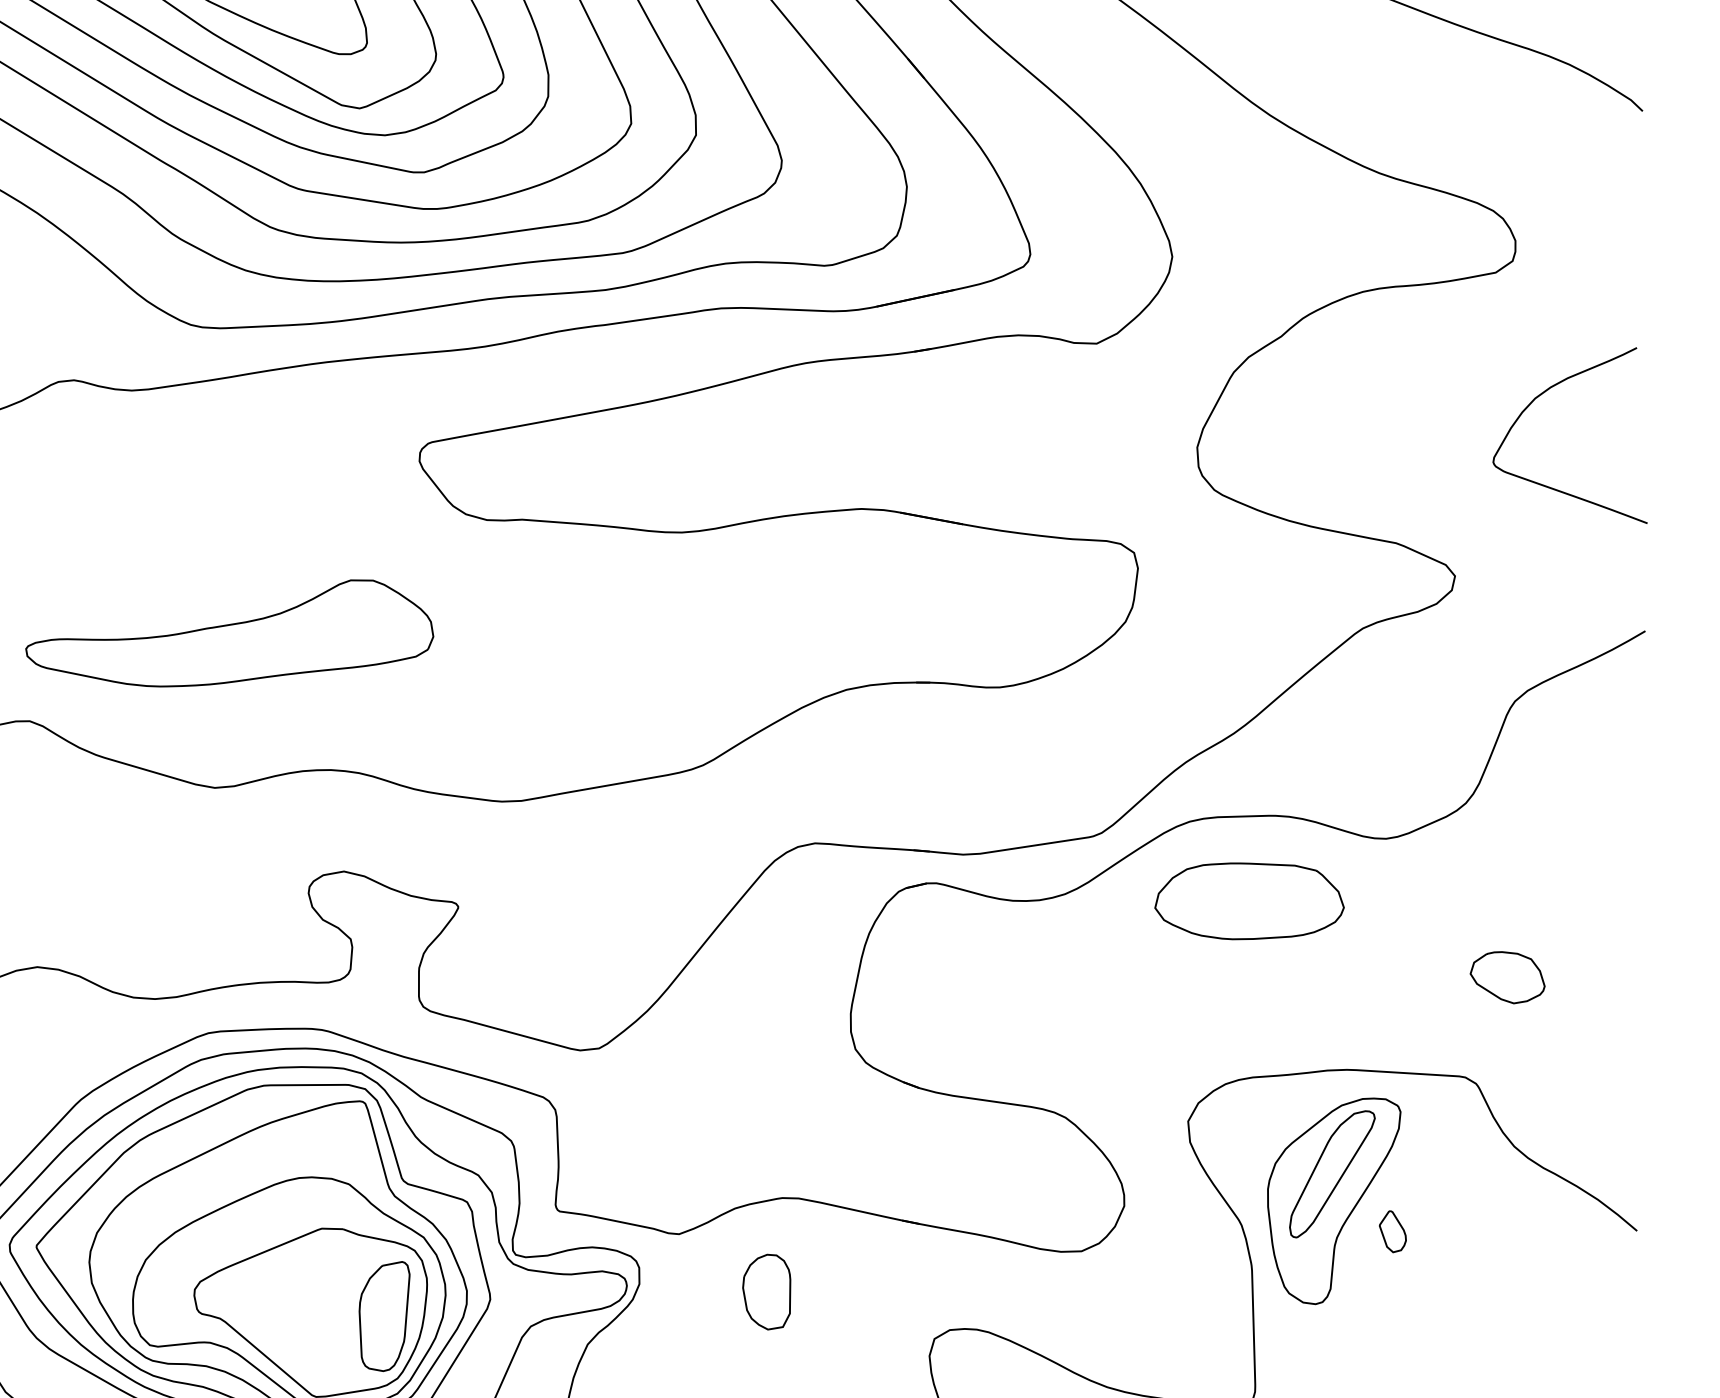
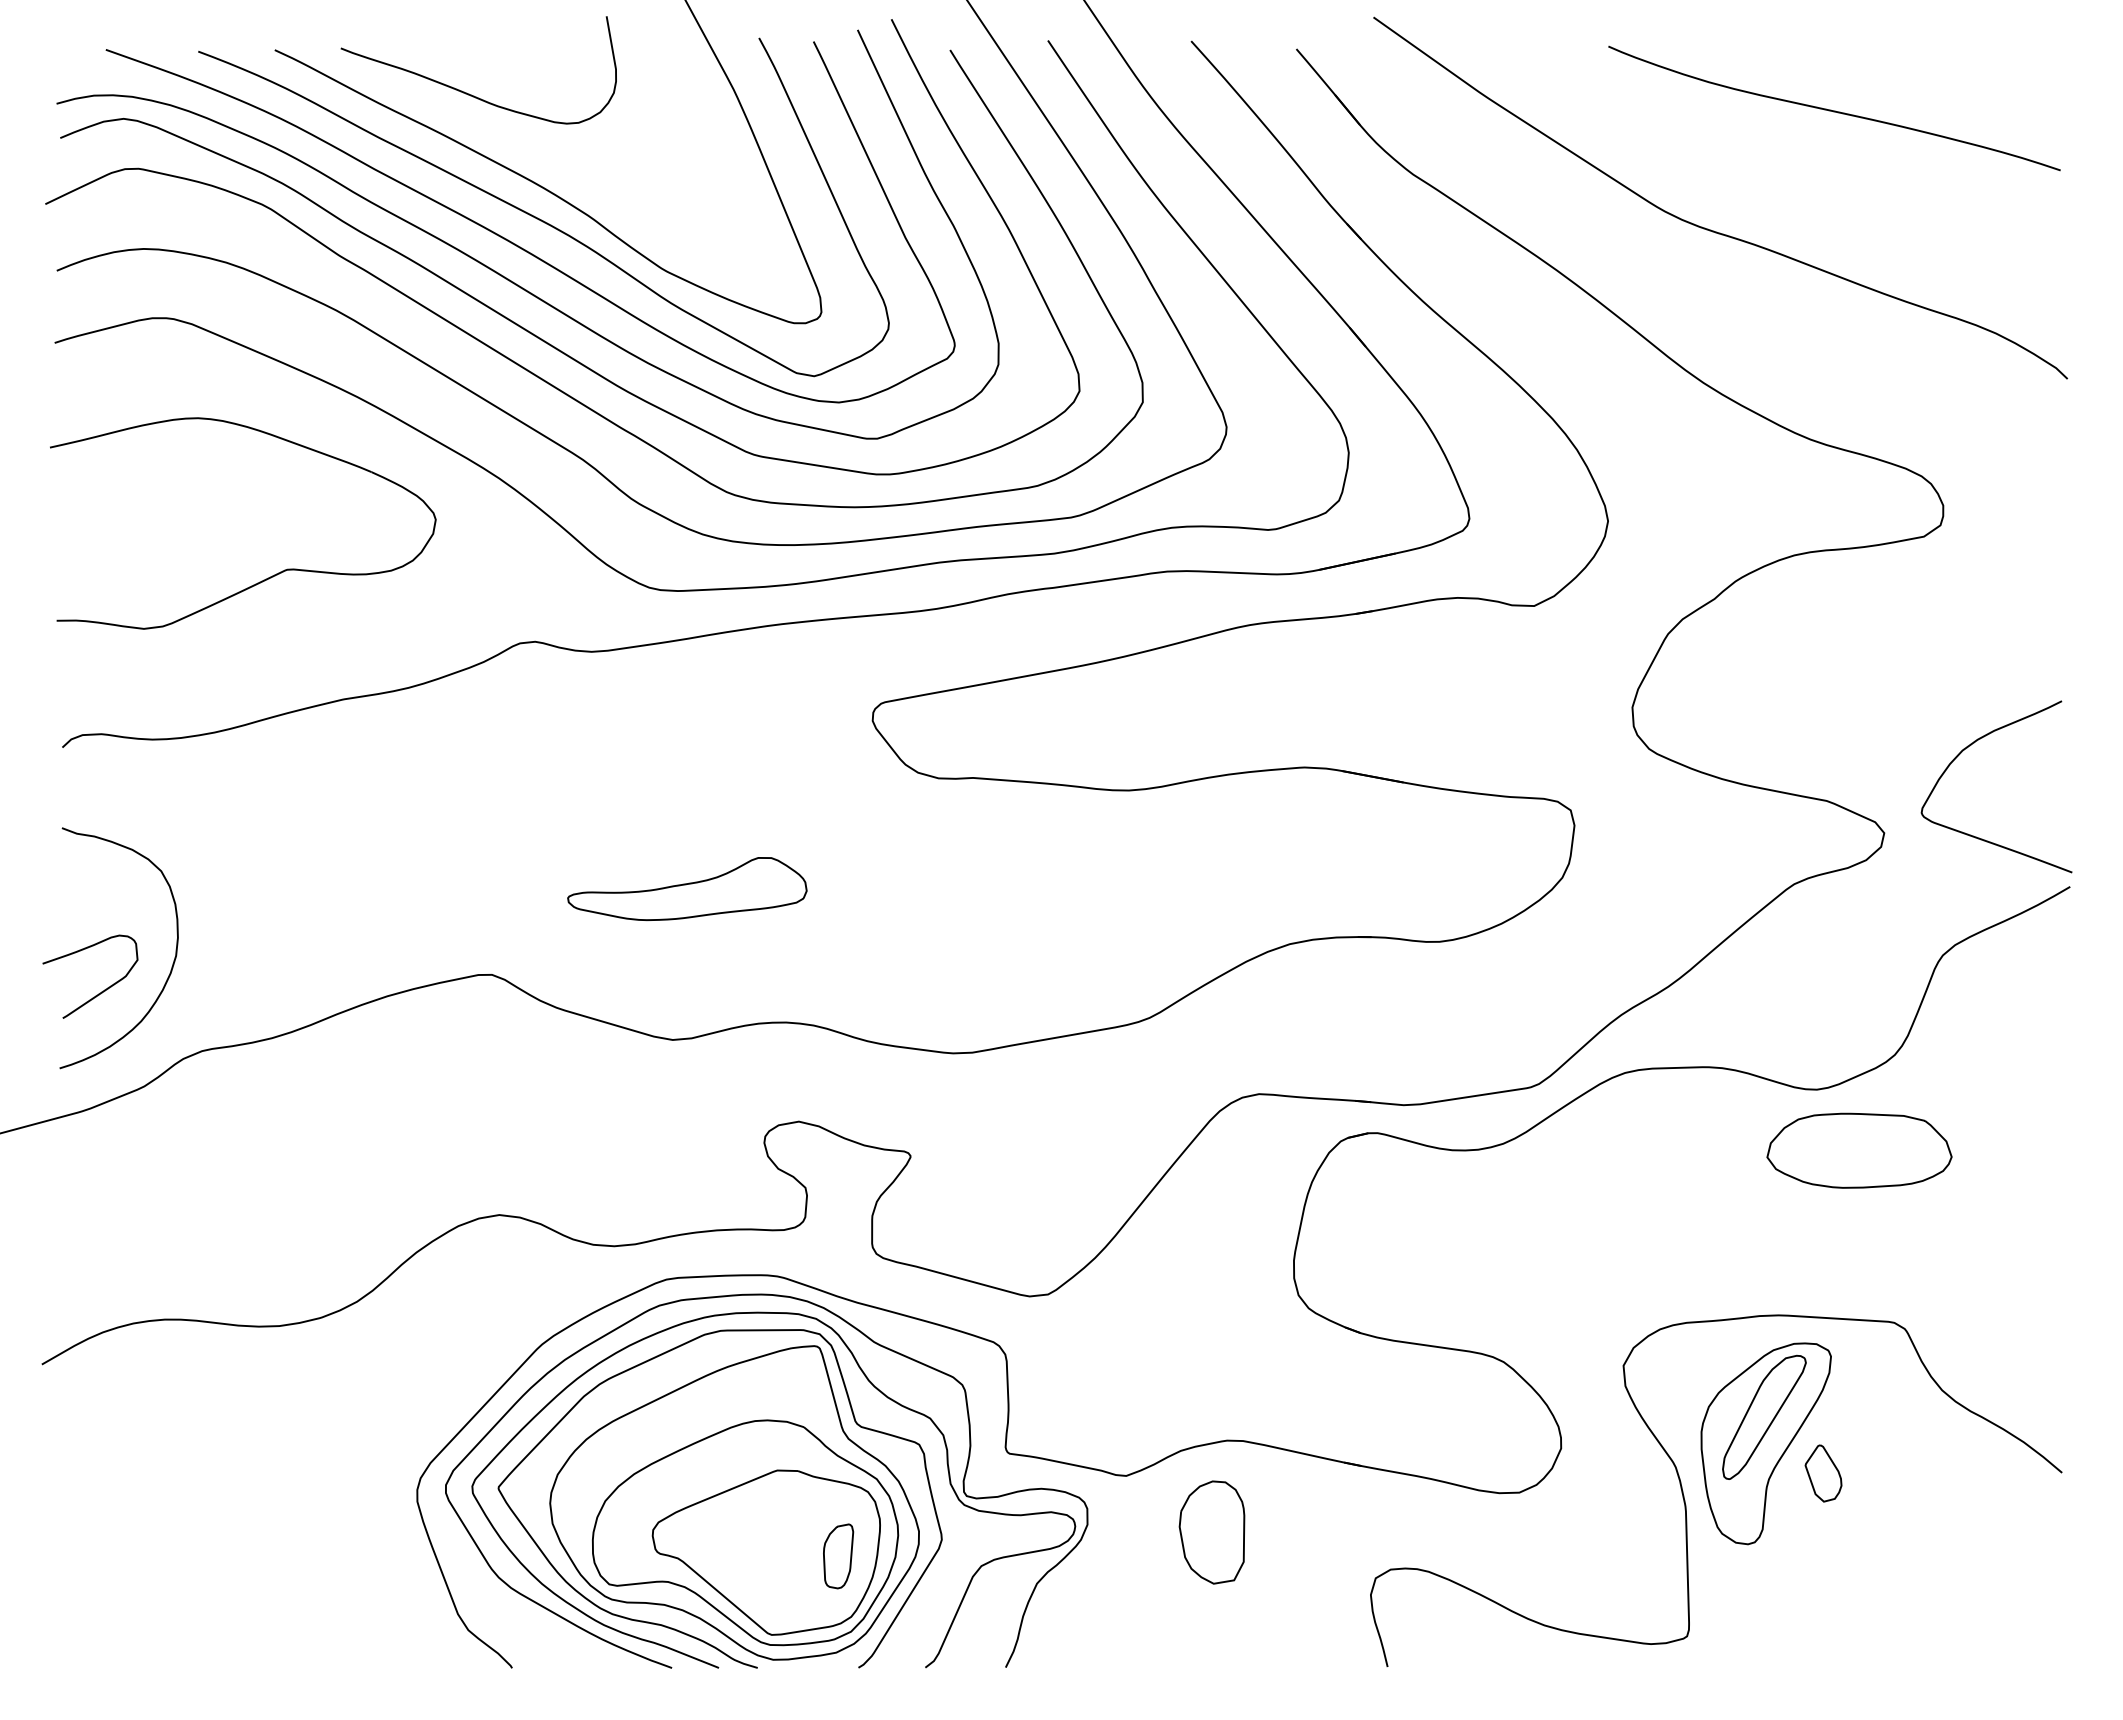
curve: (1543, 394) -> (1970, 746), moved
part: (229, 632) -> (687, 888), size x0.6
part: (1249, 901) -> (1859, 1150), moved
part: (1507, 977) -> (1935, 1225), removed
part: (1392, 1231) -> (1823, 1473), size x1.4
part: (766, 1292) -> (1211, 1532), size x1.4
part: (384, 1316) -> (838, 1556), size x0.6

